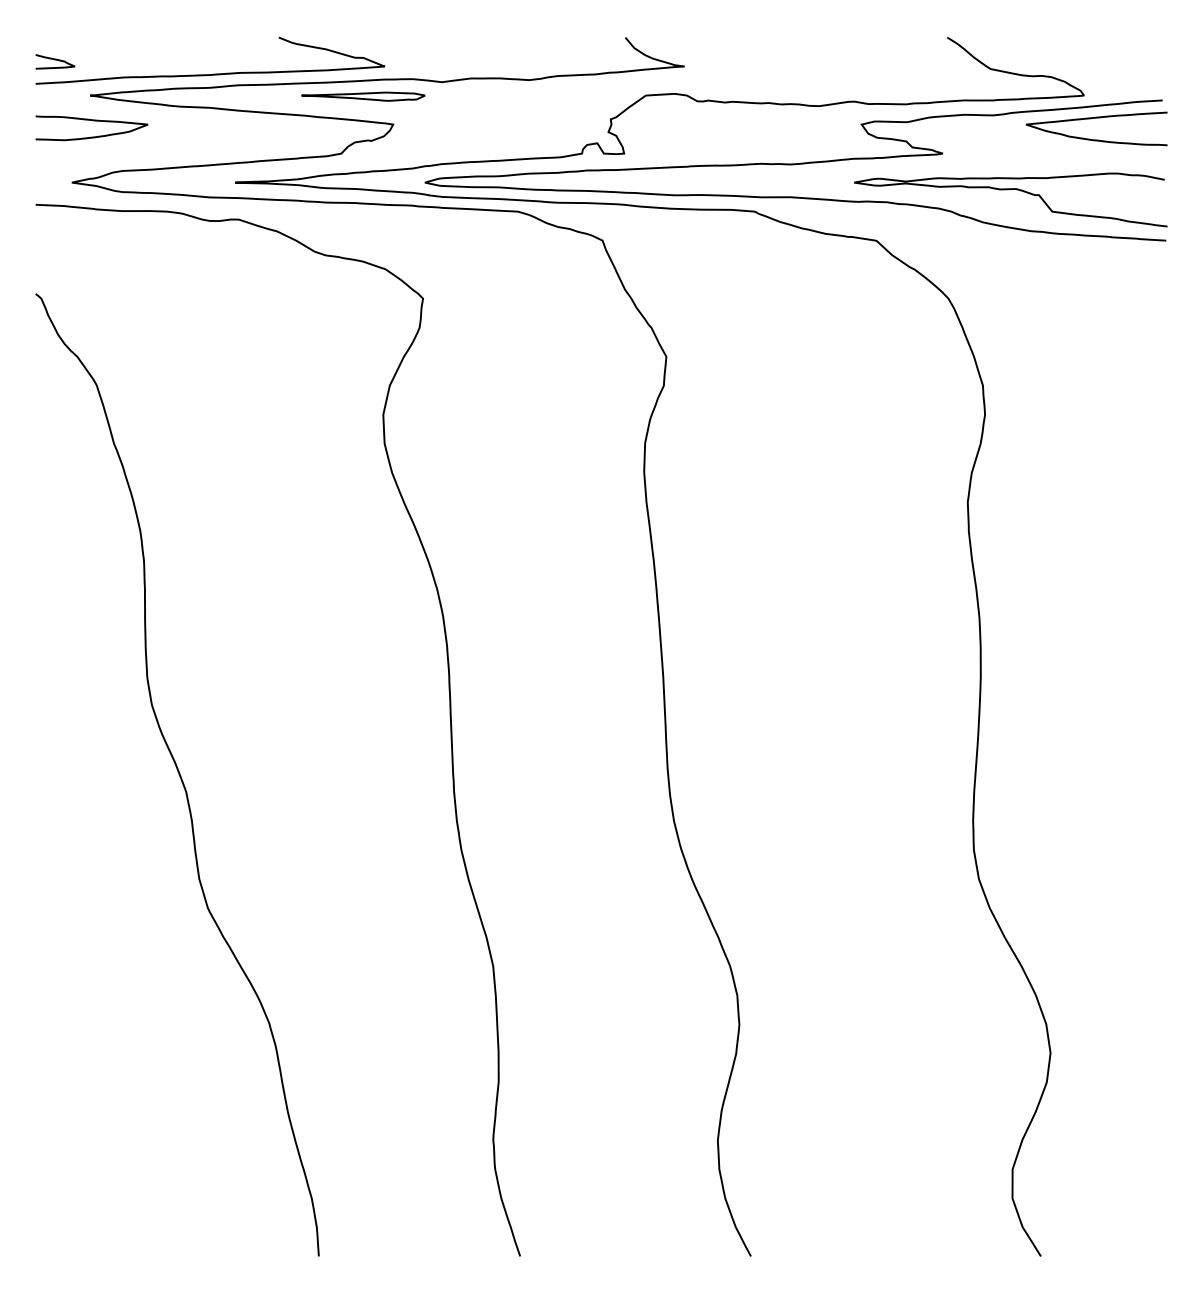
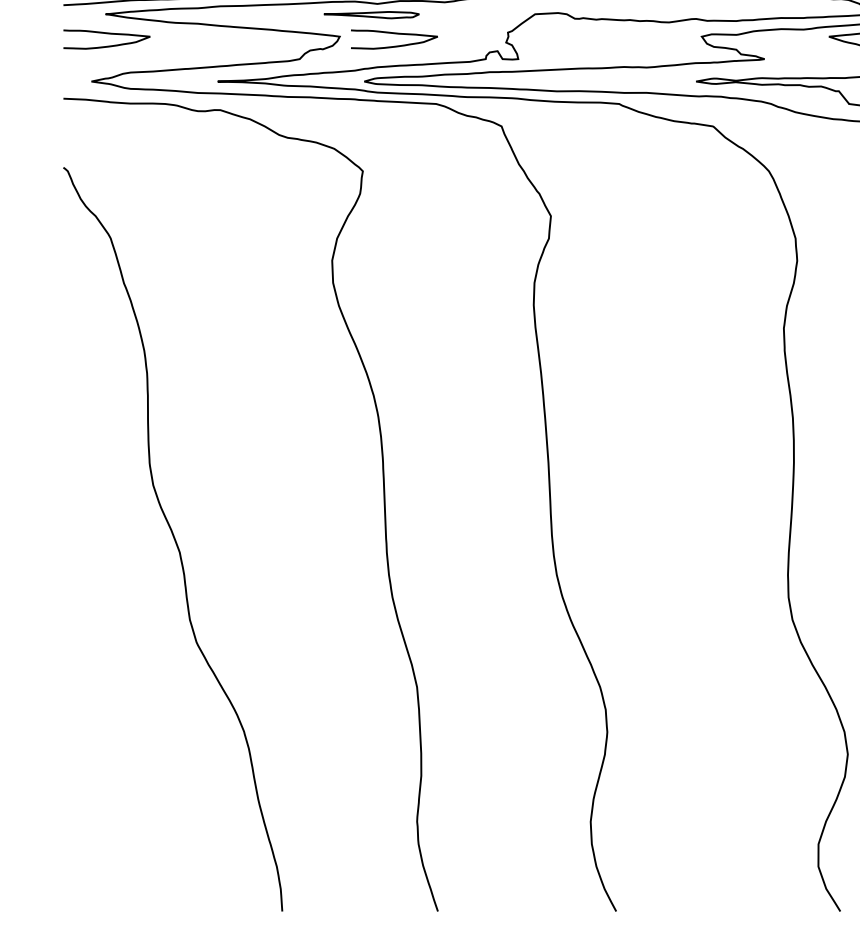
part: (363, 96) -> (371, 14), moved
curve: (464, 121) -> (394, 34), added

